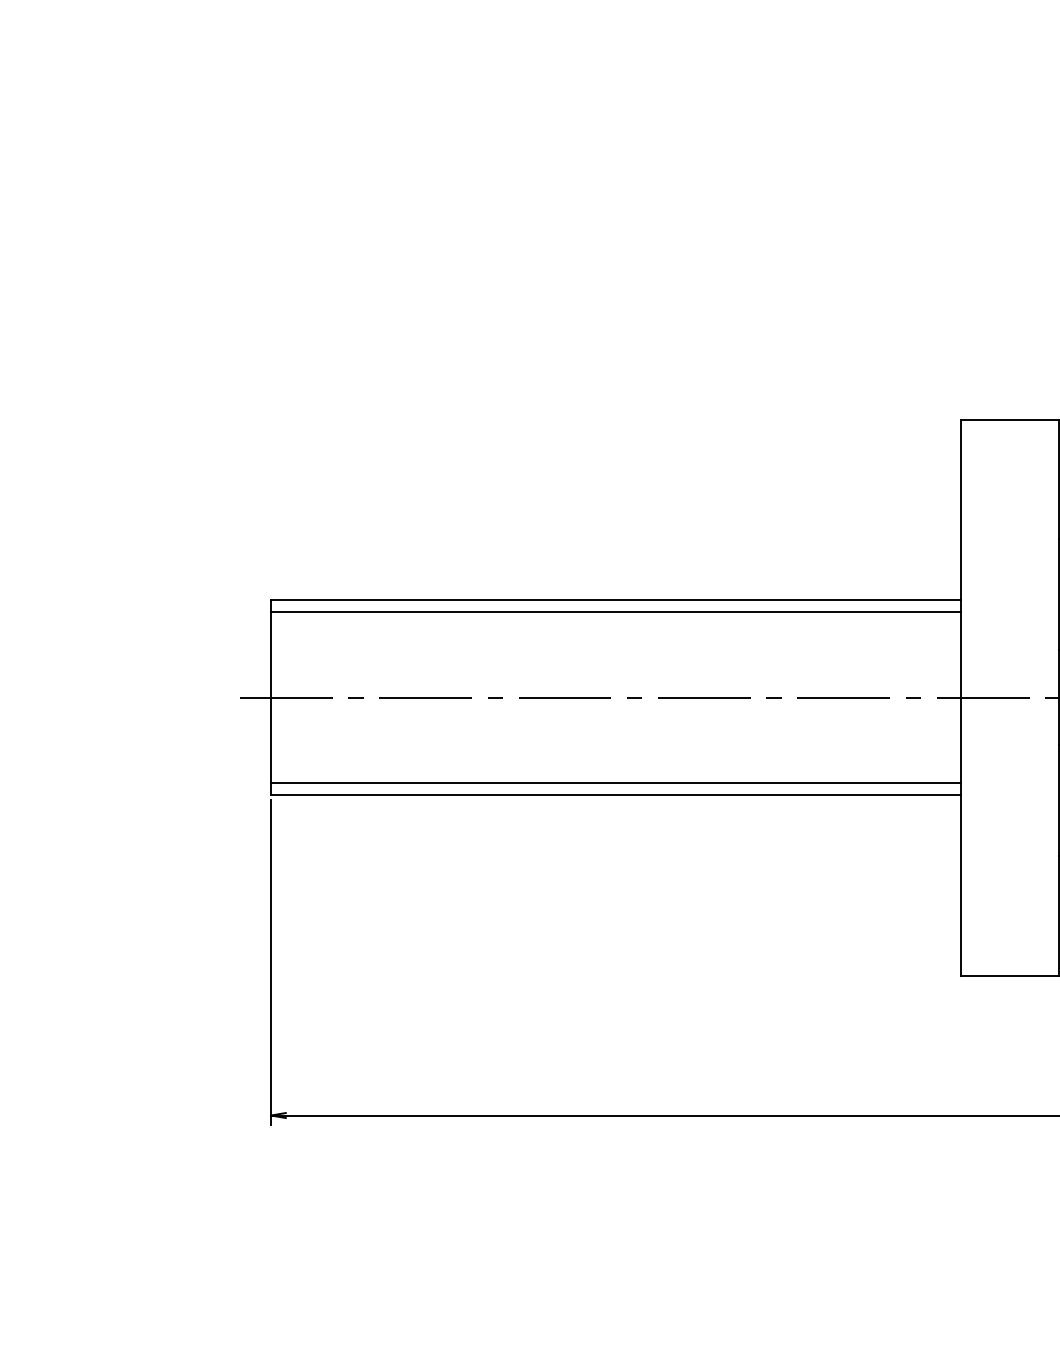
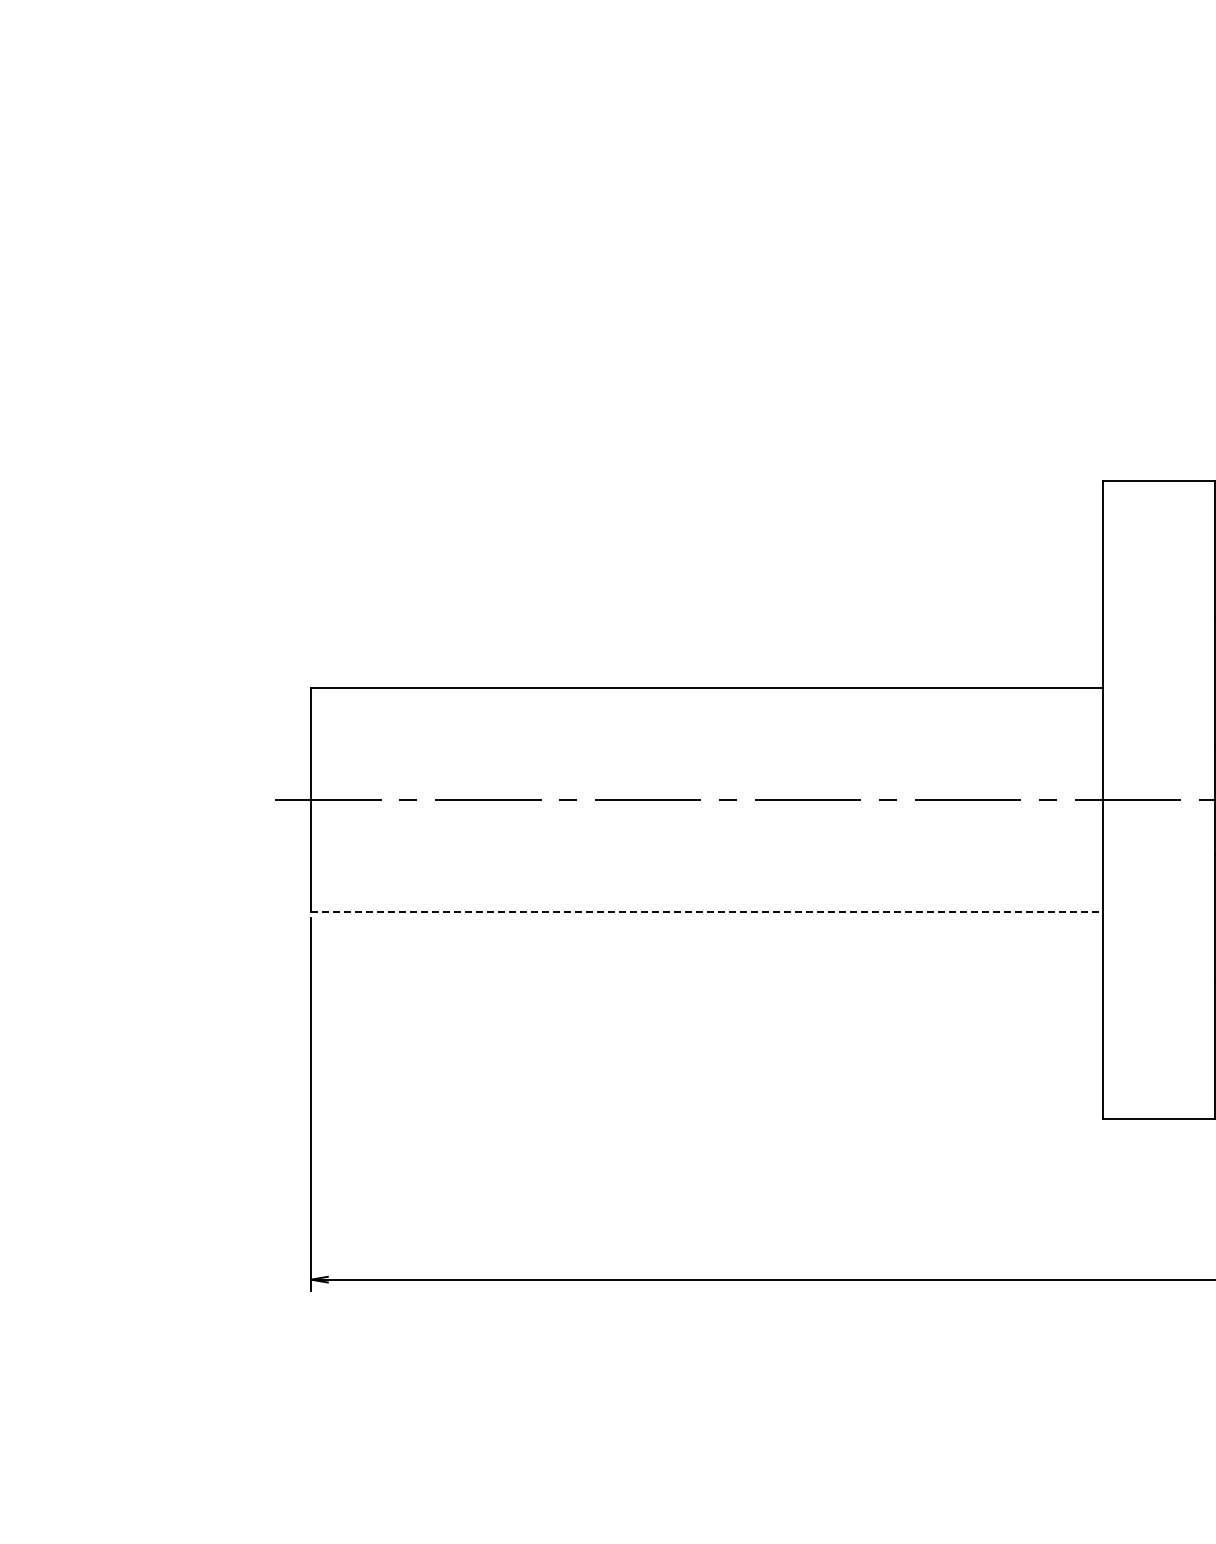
line: (615, 612) -> (706, 702), removed
line: (615, 783) -> (706, 898), removed
line: (615, 795) -> (706, 912), solid -> dashed

